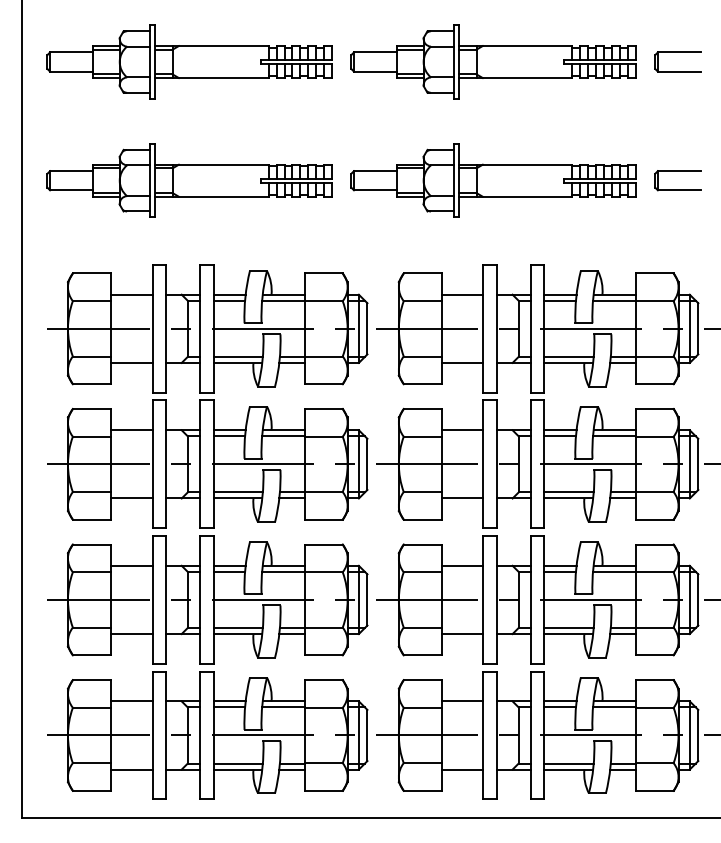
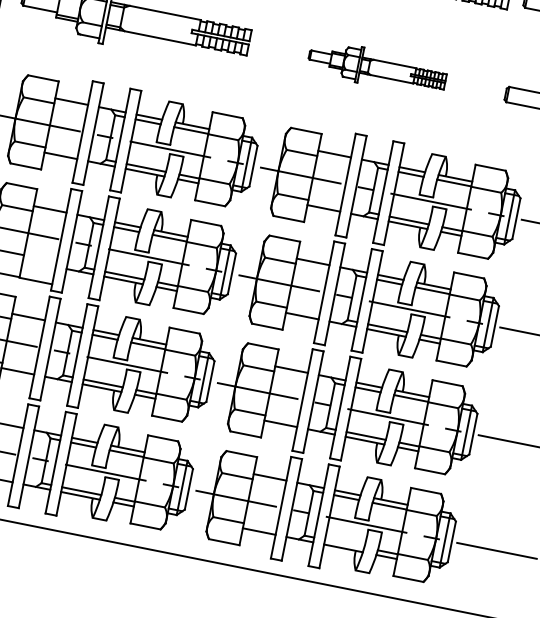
part: (493, 180) -> (377, 68), size x0.6
line: (131, 498) -> (35, 281), moved
line: (568, 763) -> (344, 543), removed

